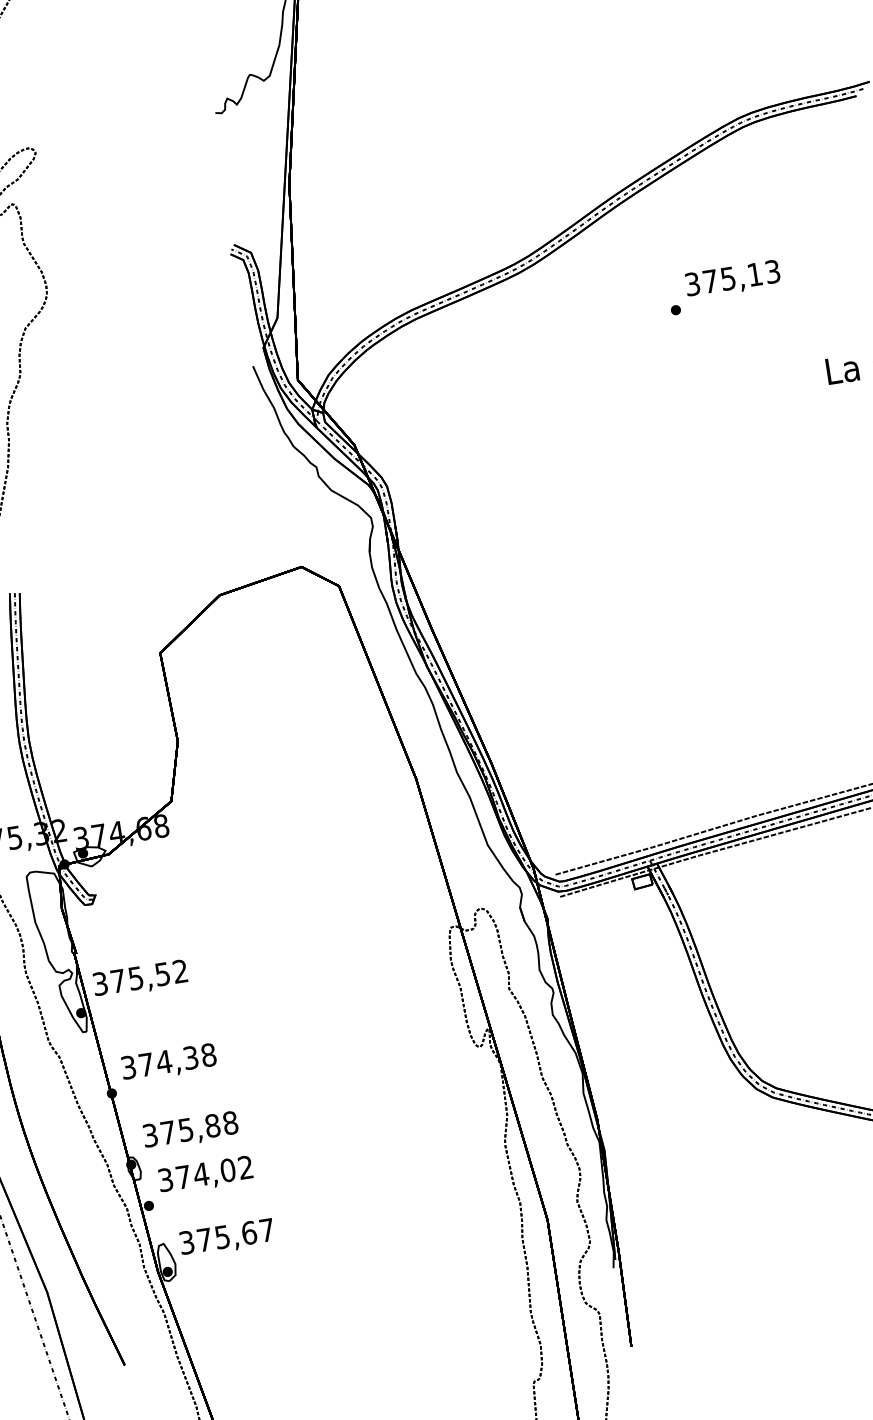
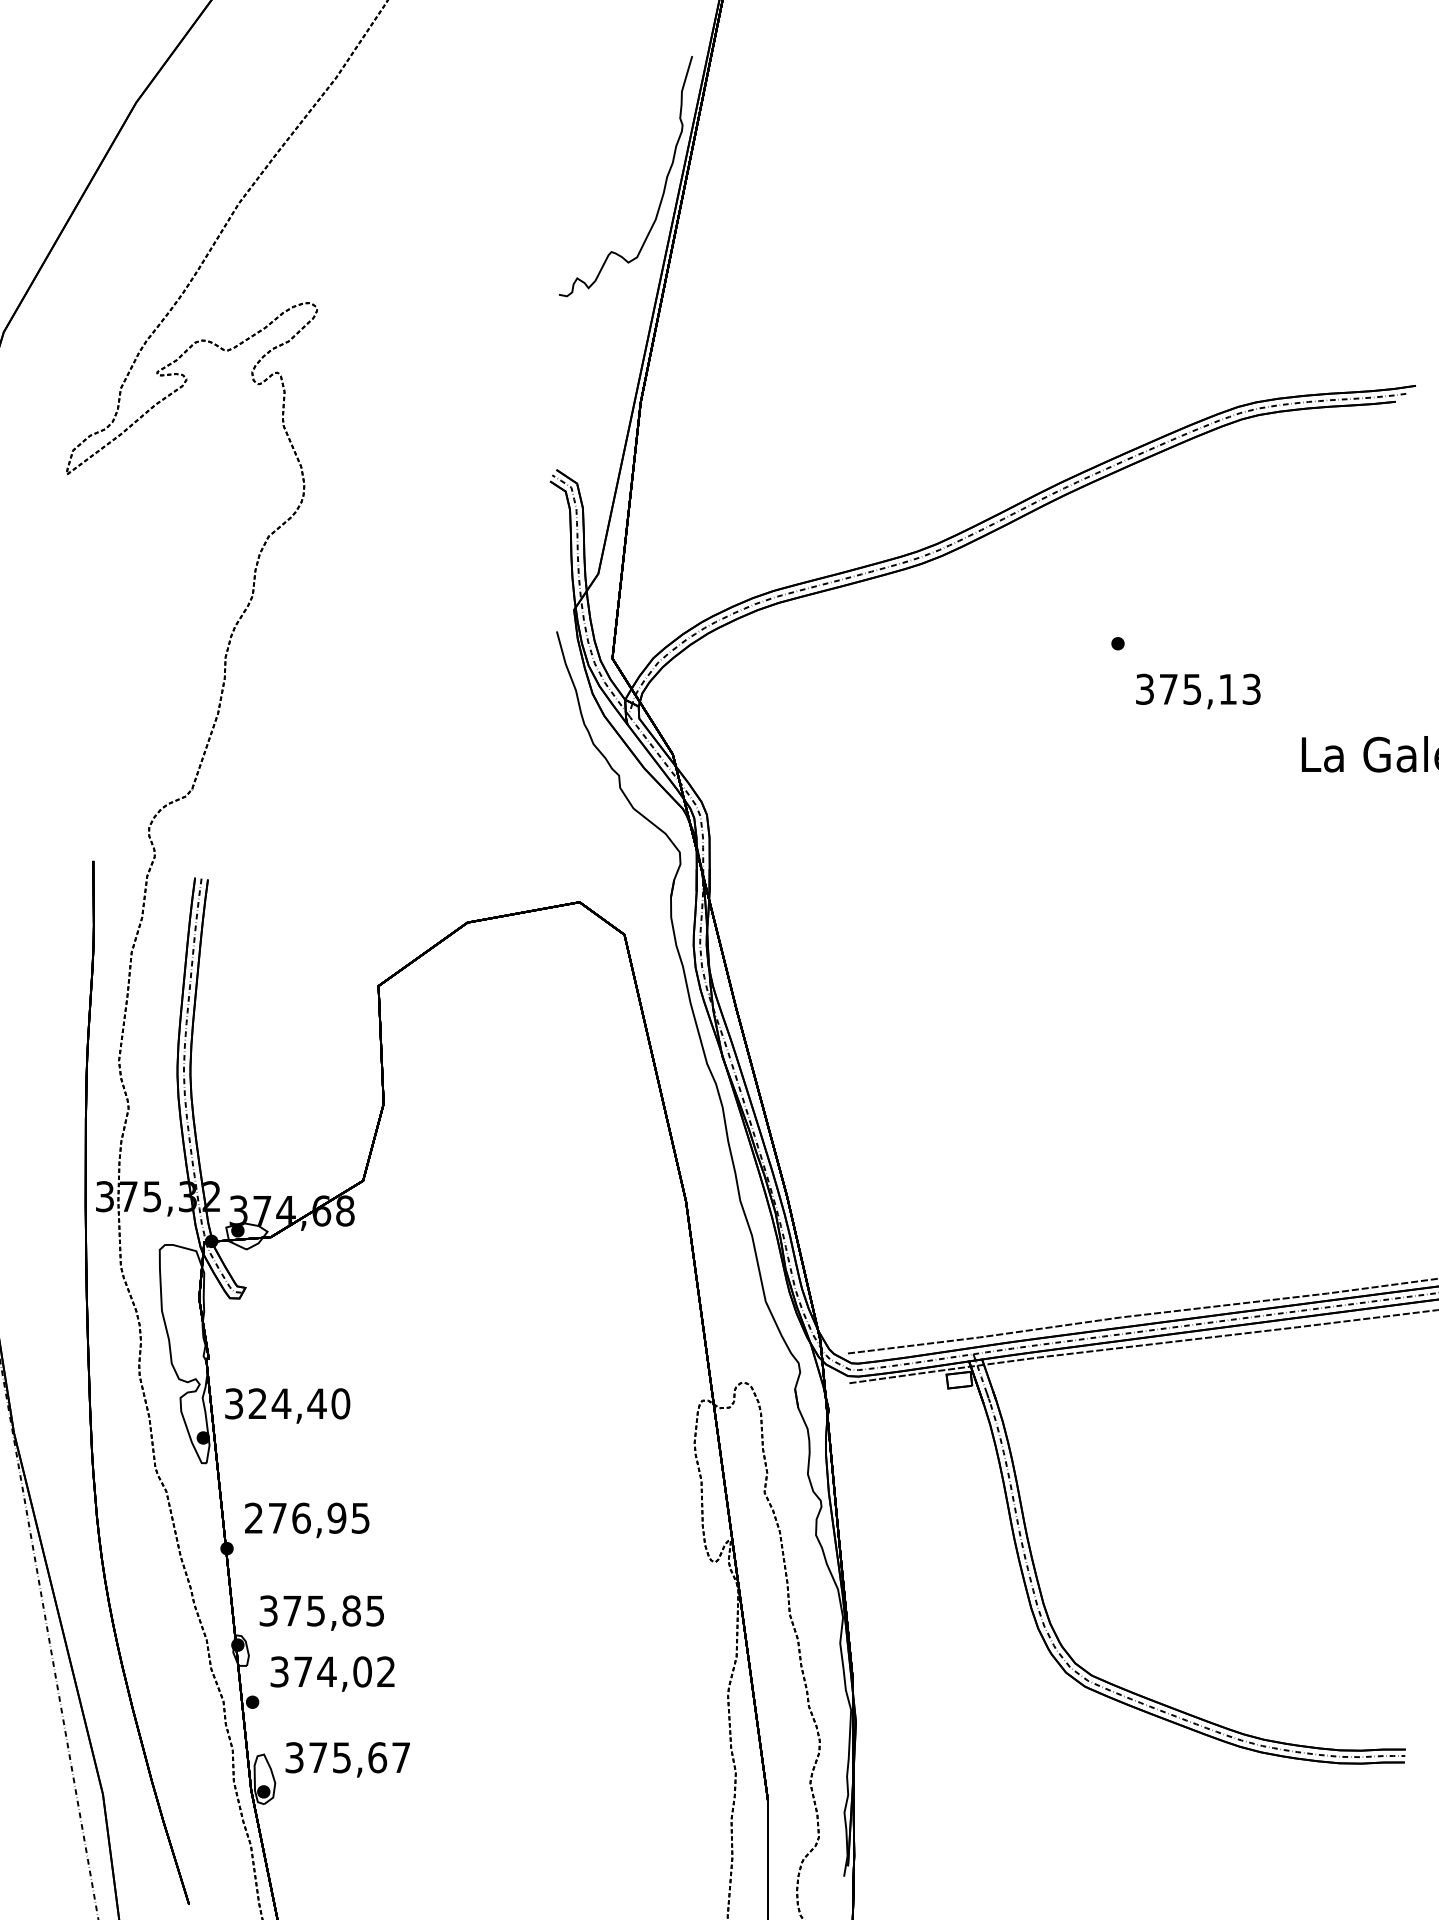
text: (733, 279) -> (1198, 691), moved
text: (149, 976) -> (299, 1403), 375,52 -> 324,40
text: (168, 1060) -> (307, 1517), 374,38 -> 276,95
text: (230, 1122) -> (375, 1610), 375,88 -> 375,85

